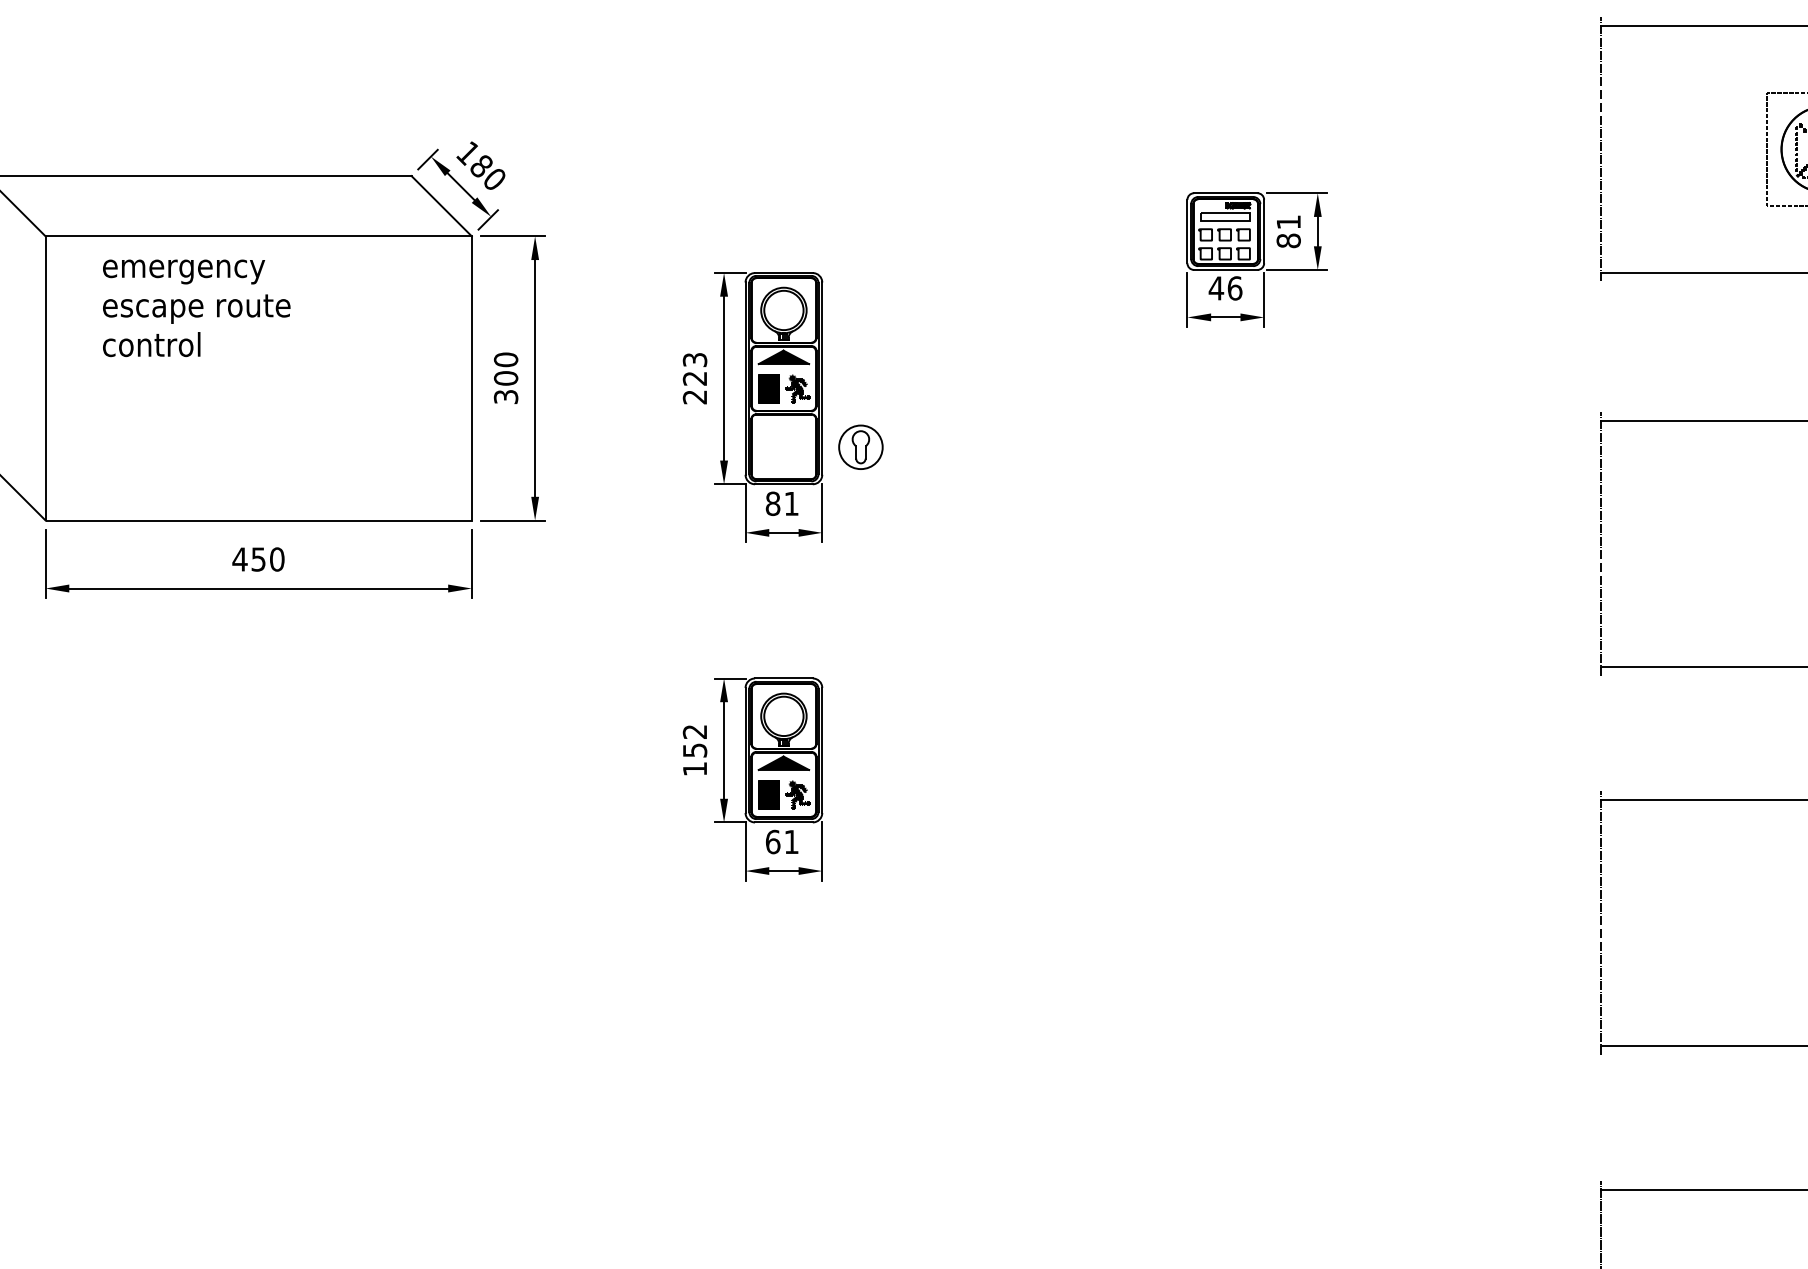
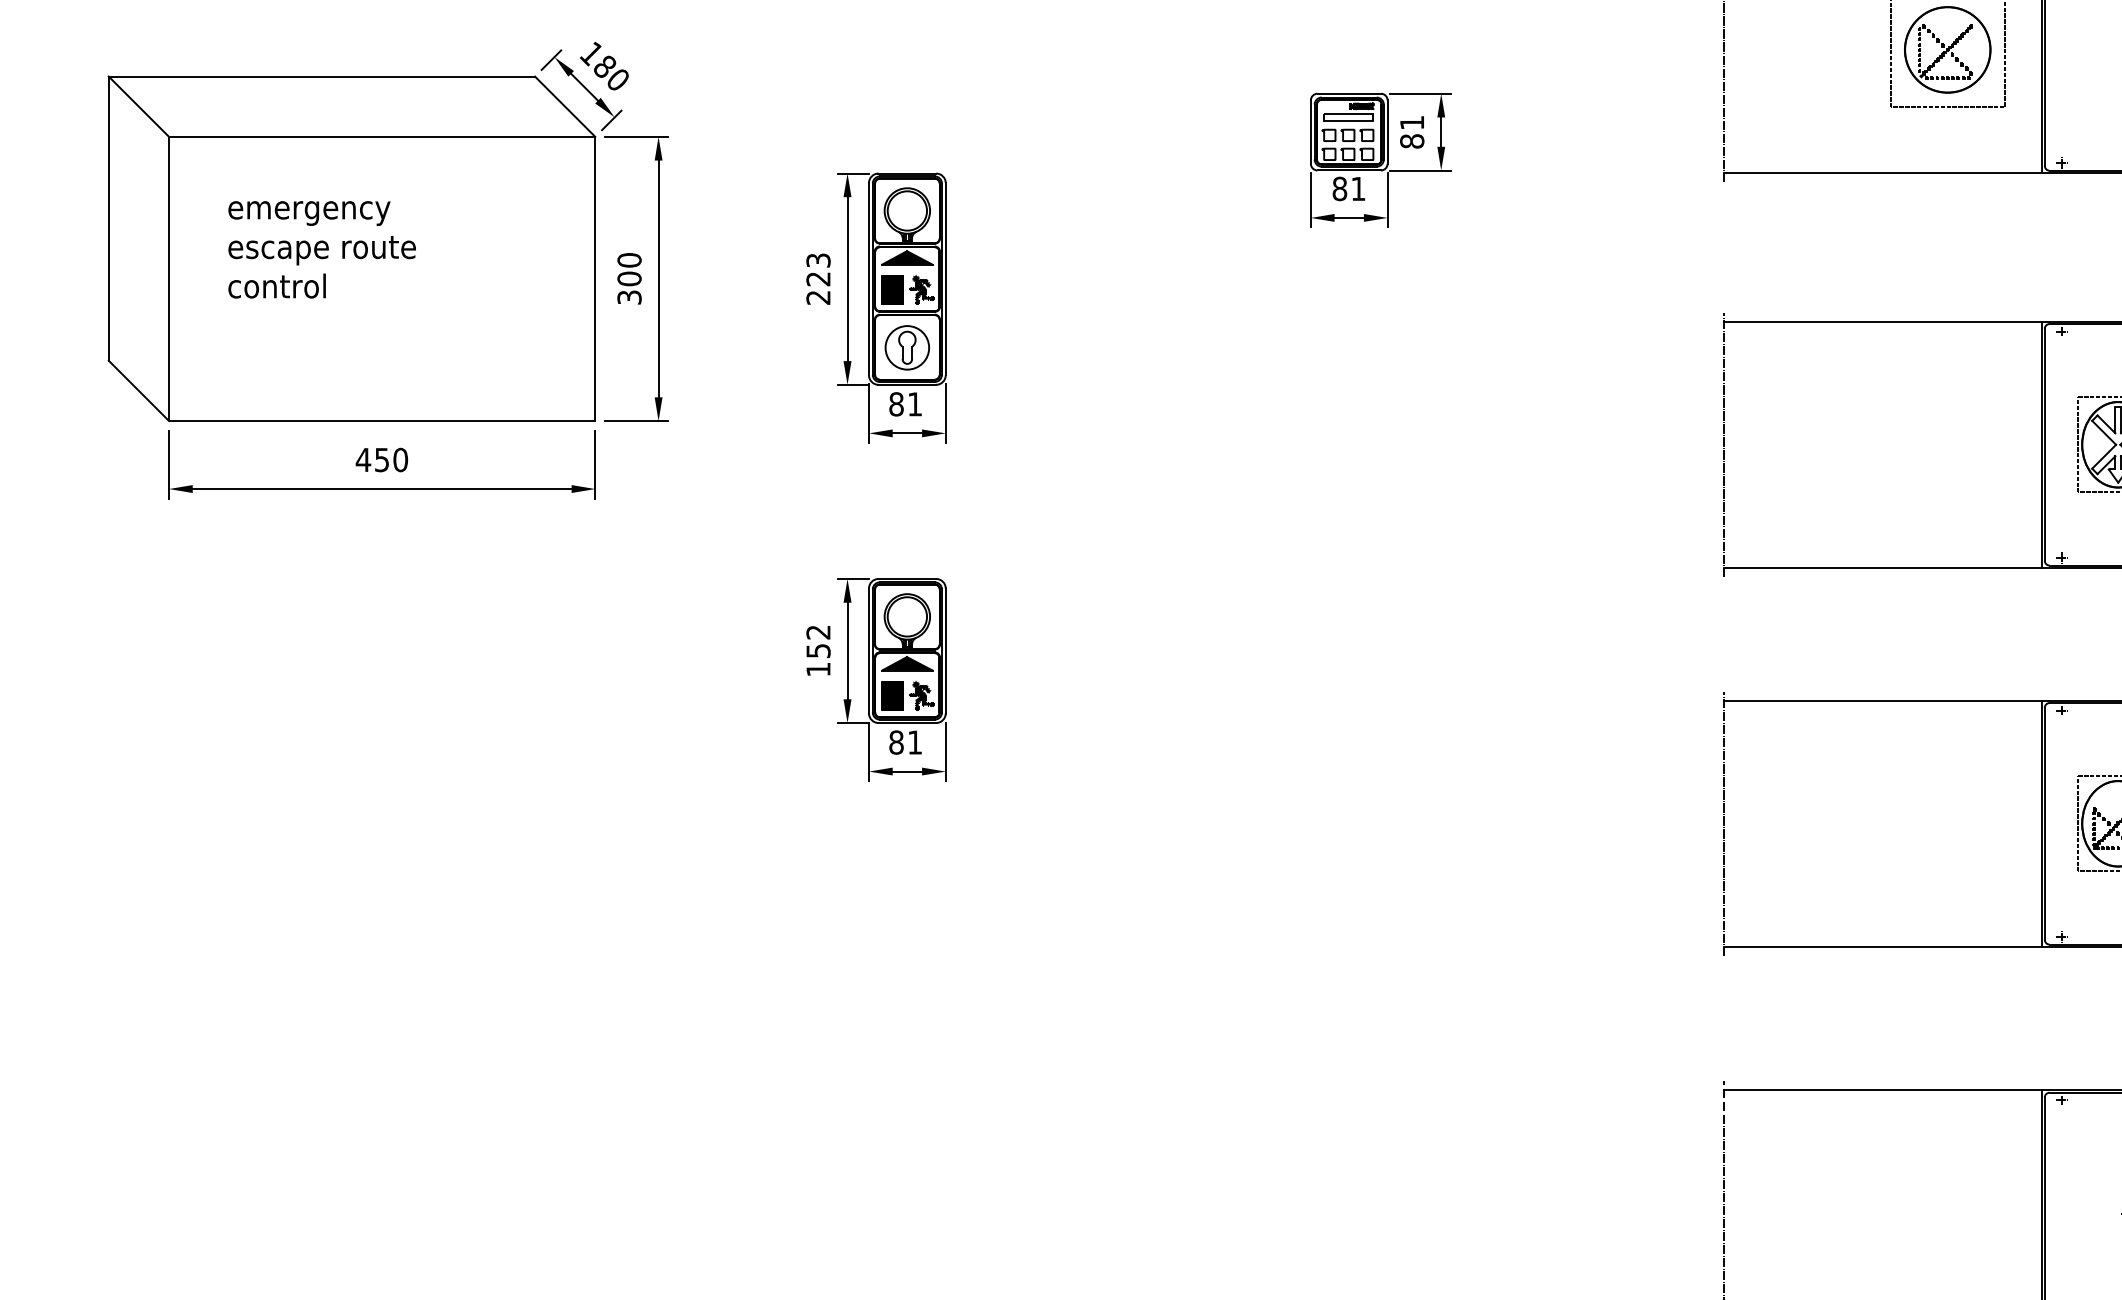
text: (1225, 287) -> (1348, 188), 46 -> 81
text: (196, 307) -> (321, 249), moved
part: (860, 446) -> (906, 347), moved
text: (773, 841) -> (896, 742), 61 -> 81

